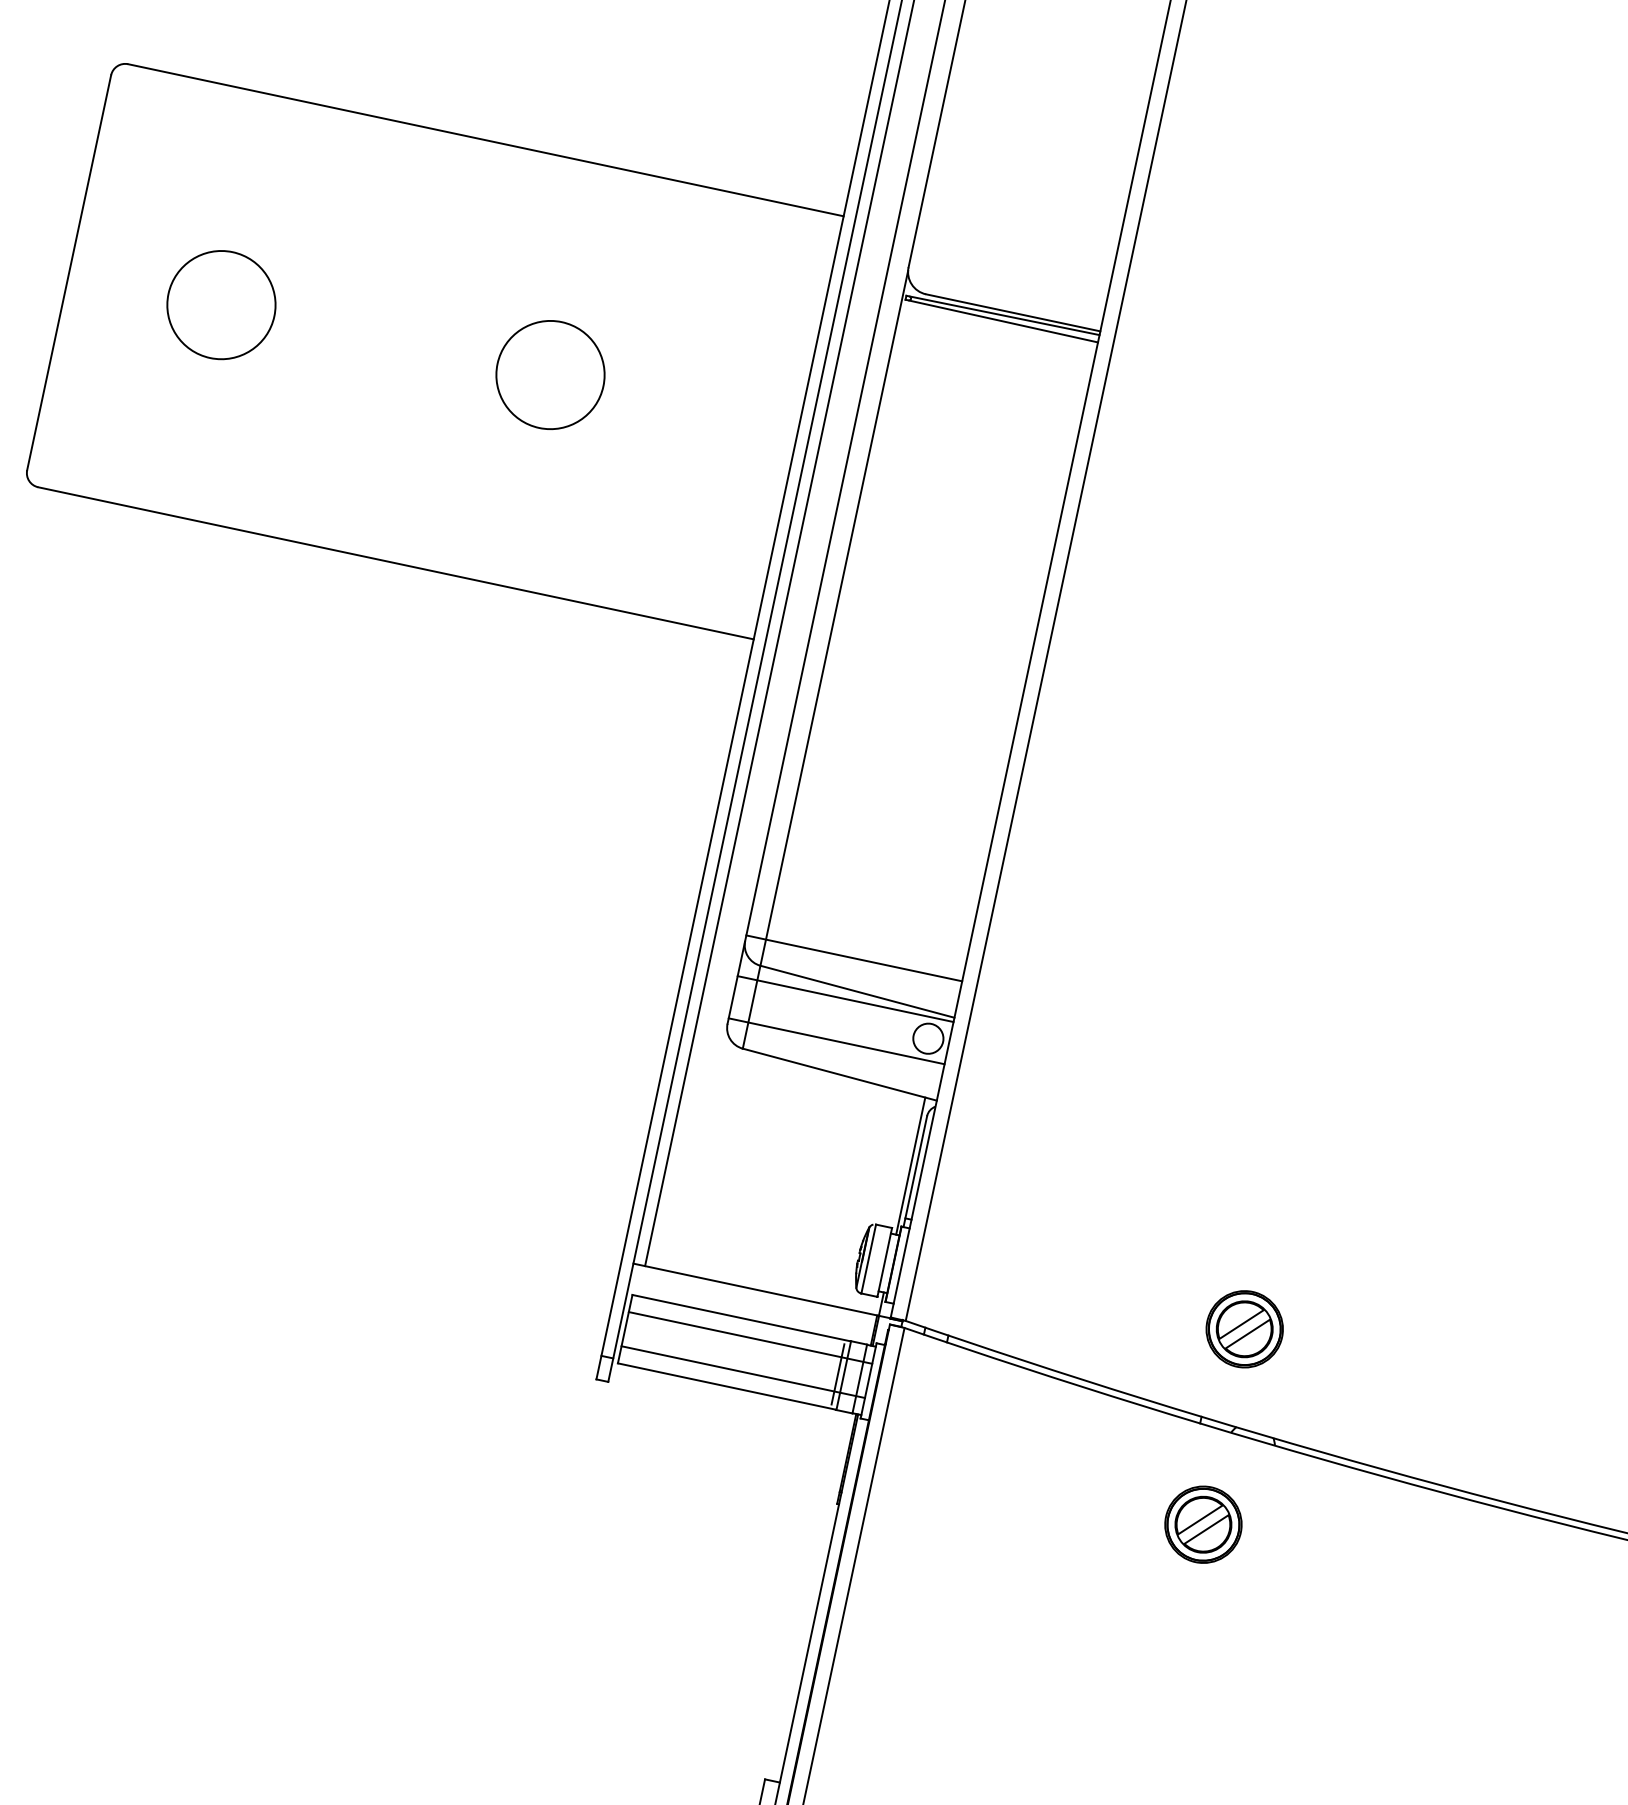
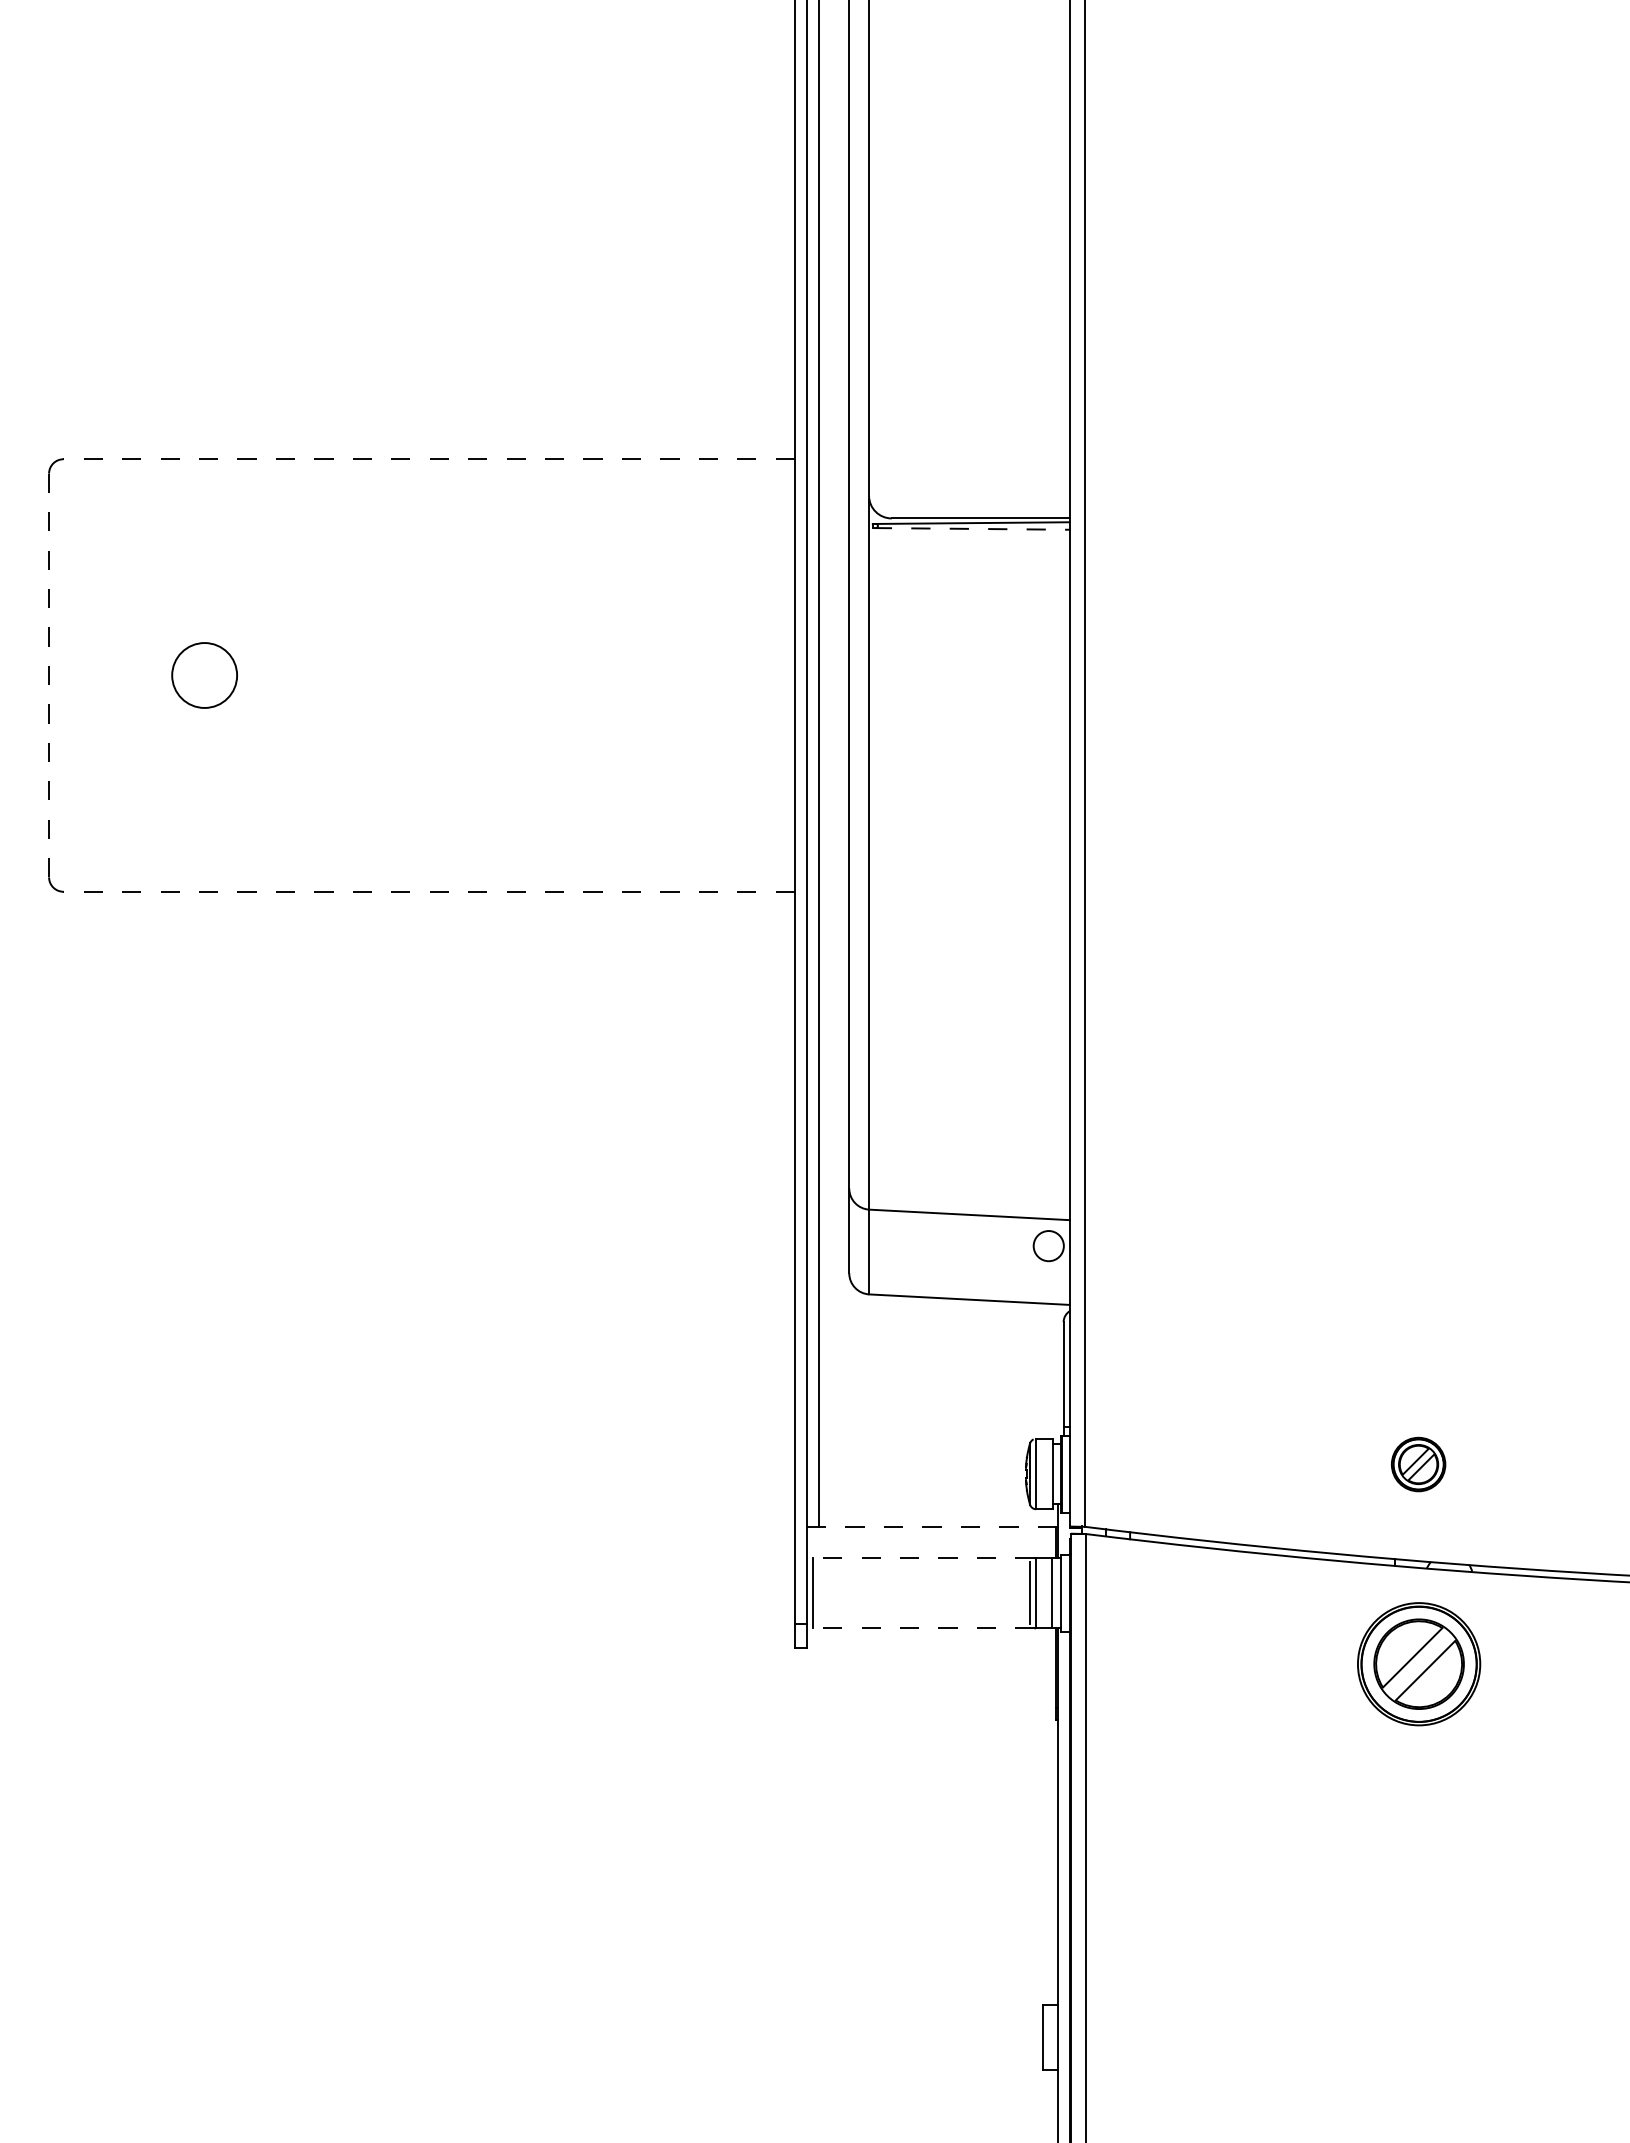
line: (486, 140) -> (429, 459), solid -> dashed
line: (69, 272) -> (49, 675), solid -> dashed
circle: (221, 305) -> (204, 675), size x0.6
line: (1001, 320) -> (971, 528), solid -> dashed
circle: (550, 375) -> (541, 675), removed
line: (396, 563) -> (429, 891), solid -> dashed
line: (854, 957) -> (959, 1182), removed
line: (845, 999) -> (959, 1224), removed
line: (836, 1041) -> (959, 1267), removed
line: (911, 1166) -> (1058, 1374), removed
line: (762, 1291) -> (938, 1527), solid -> dashed
line: (740, 1318) -> (923, 1558), solid -> dashed
part: (1244, 1329) -> (1418, 1464), size x0.7
line: (750, 1337) -> (936, 1575), removed
line: (742, 1371) -> (936, 1610), removed
line: (726, 1386) -> (923, 1628), solid -> dashed
part: (1203, 1524) -> (1418, 1664), size x1.6

